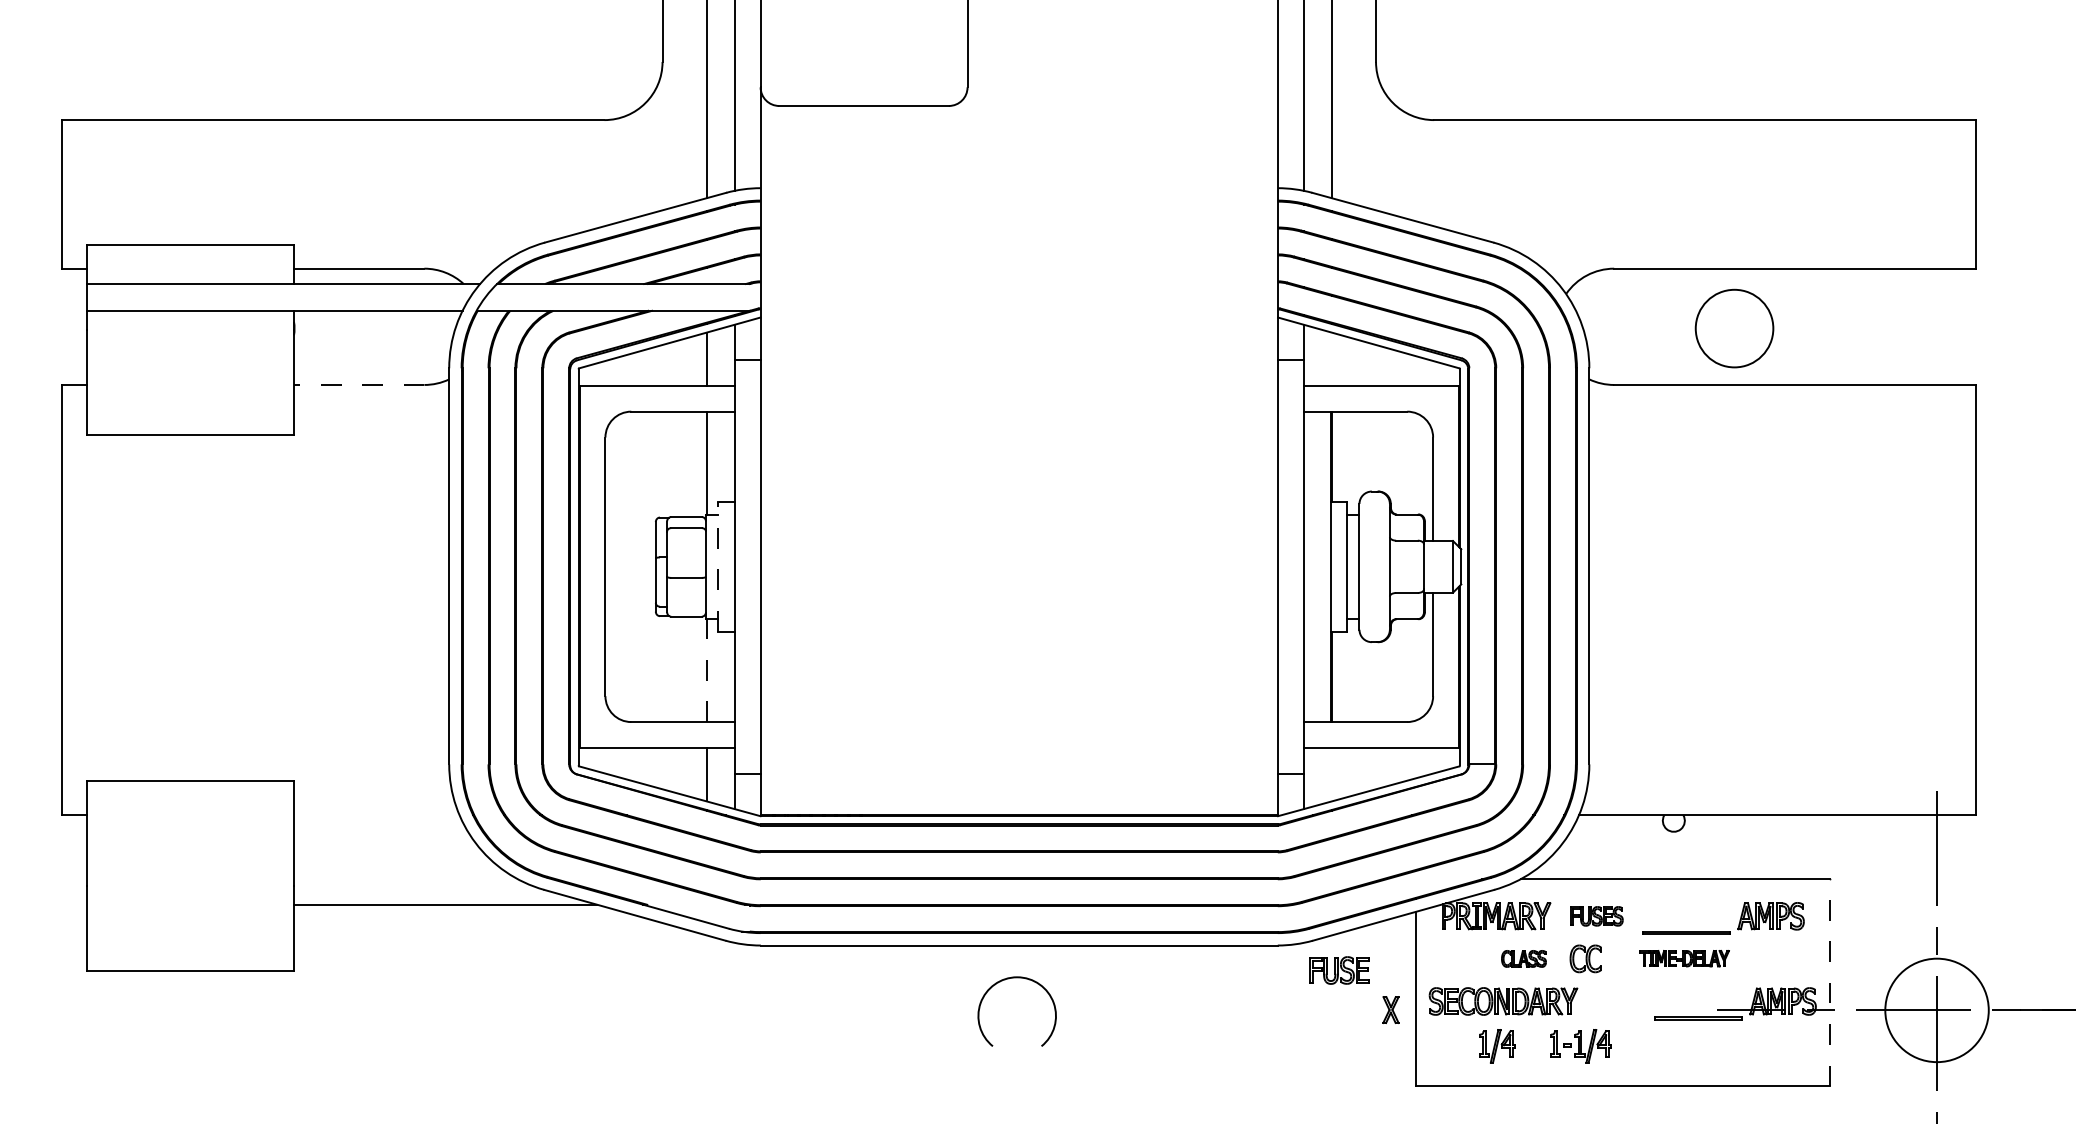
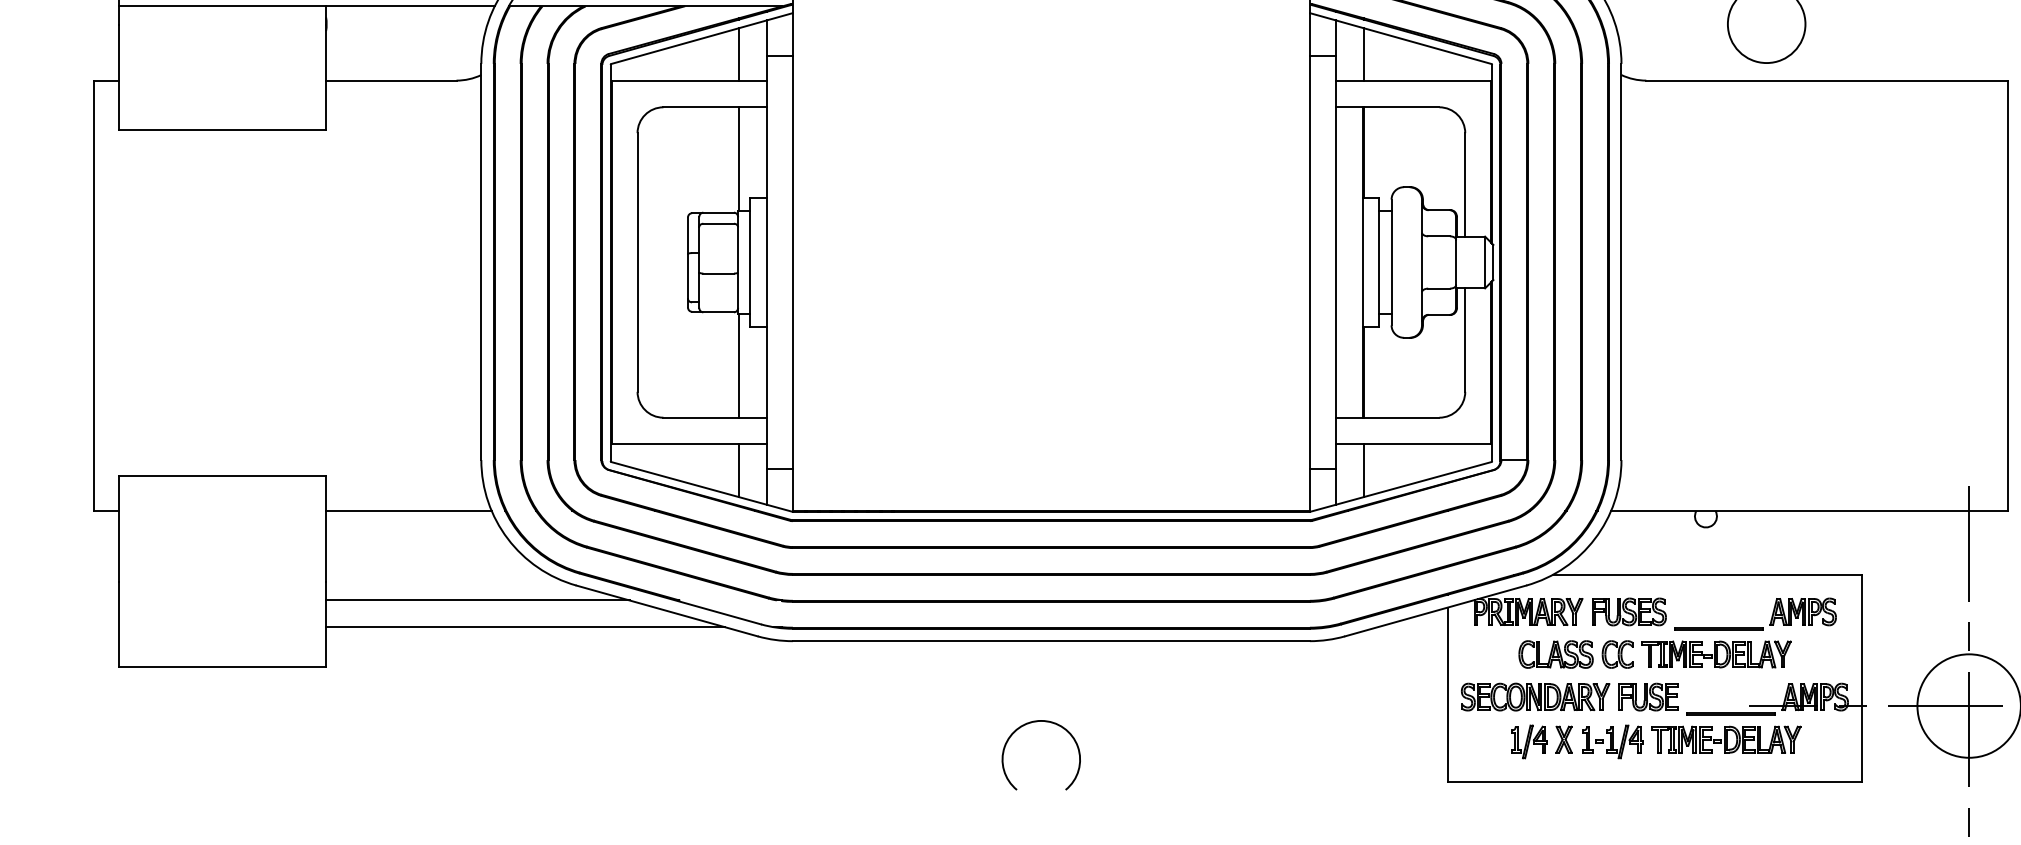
line: (1331, 358) -> (1363, 54), added
line: (358, 384) -> (390, 80), dashed -> solid
line: (718, 566) -> (750, 262), dashed -> solid
line: (706, 670) -> (738, 366), dashed -> solid
line: (1331, 774) -> (1363, 470), added
line: (376, 815) -> (408, 511), added
part: (1596, 916) -> (1628, 612), size x1.43
line: (493, 931) -> (525, 627), added
part: (1523, 958) -> (1555, 654), size x1.67
part: (1684, 958) -> (1716, 654), size x1.67
part: (1339, 970) -> (1648, 697), moved
arc: (1005, 980) -> (1029, 724), moved
line: (1829, 982) -> (1861, 678), dashed -> solid
part: (1390, 1009) -> (1563, 739), moved
part: (1694, 1043) -> (1726, 739), added

